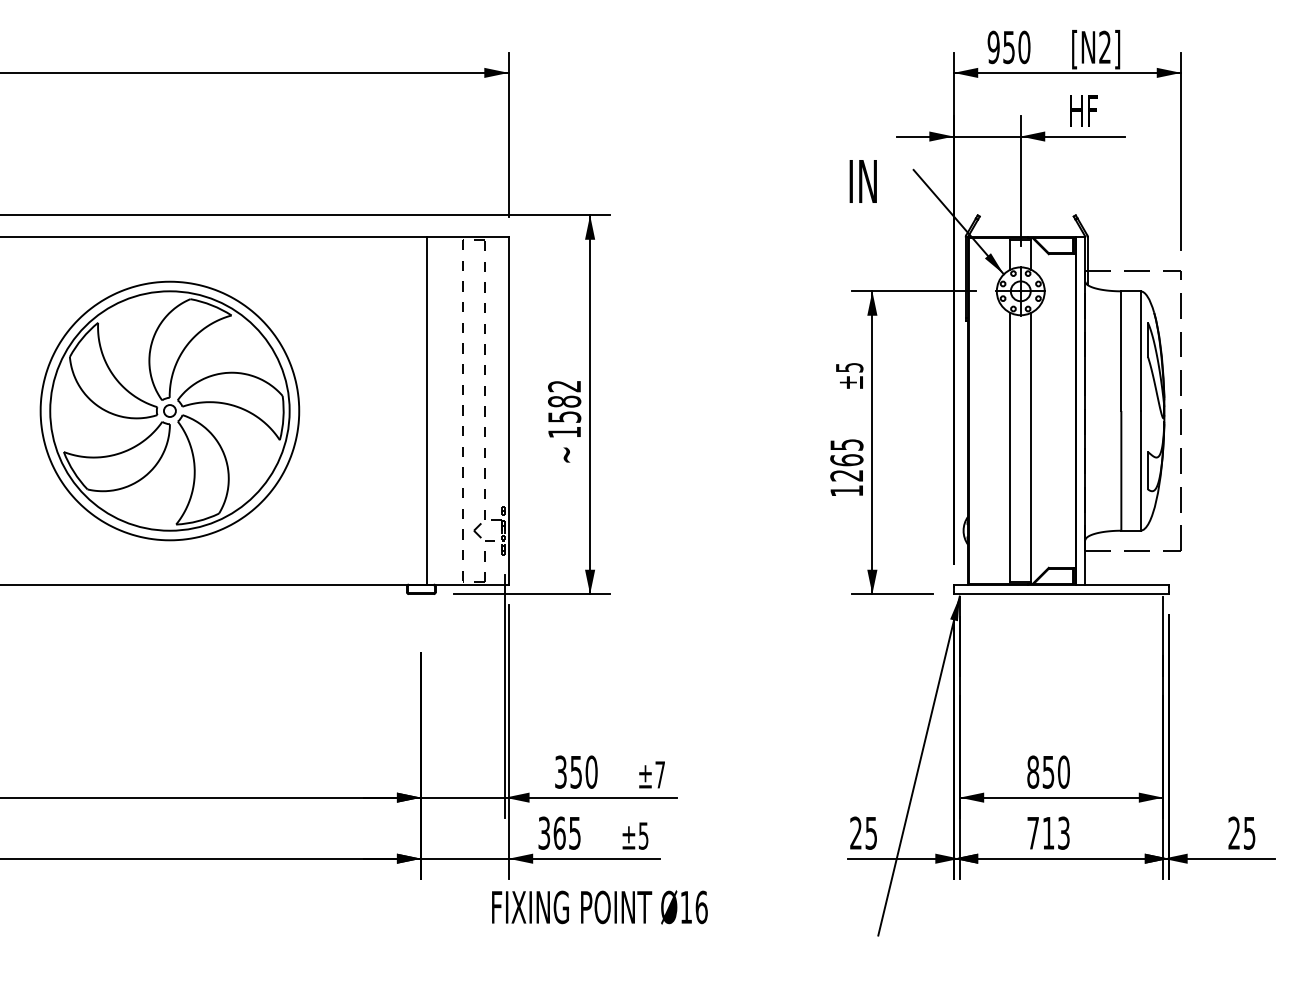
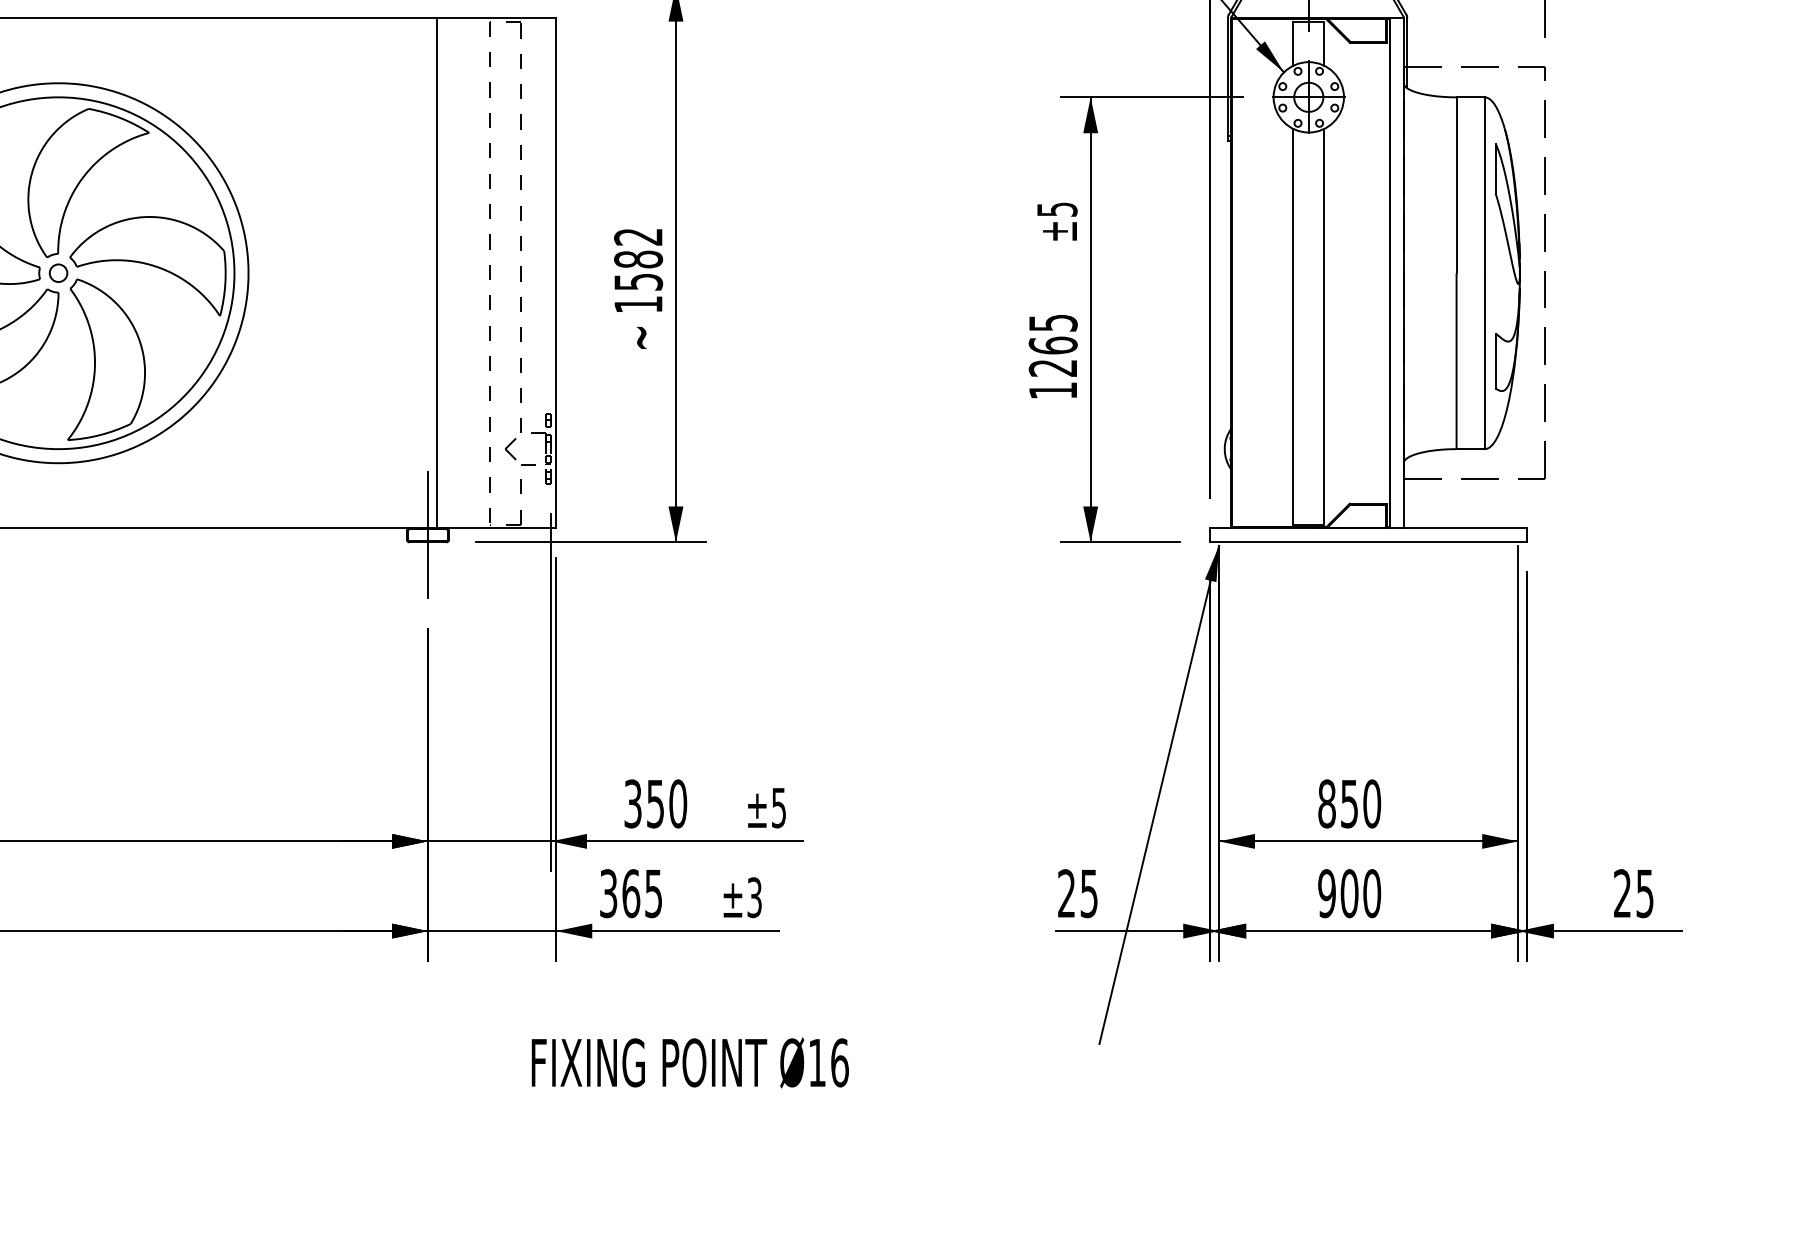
line: (421, 588) -> (428, 534), added
text: (659, 774) -> (777, 807), ±7 -> ±5
text: (1048, 832) -> (1349, 892), 713 -> 900
text: (643, 835) -> (754, 896), ±5 -> ±3
text: (599, 907) -> (689, 1063), moved

